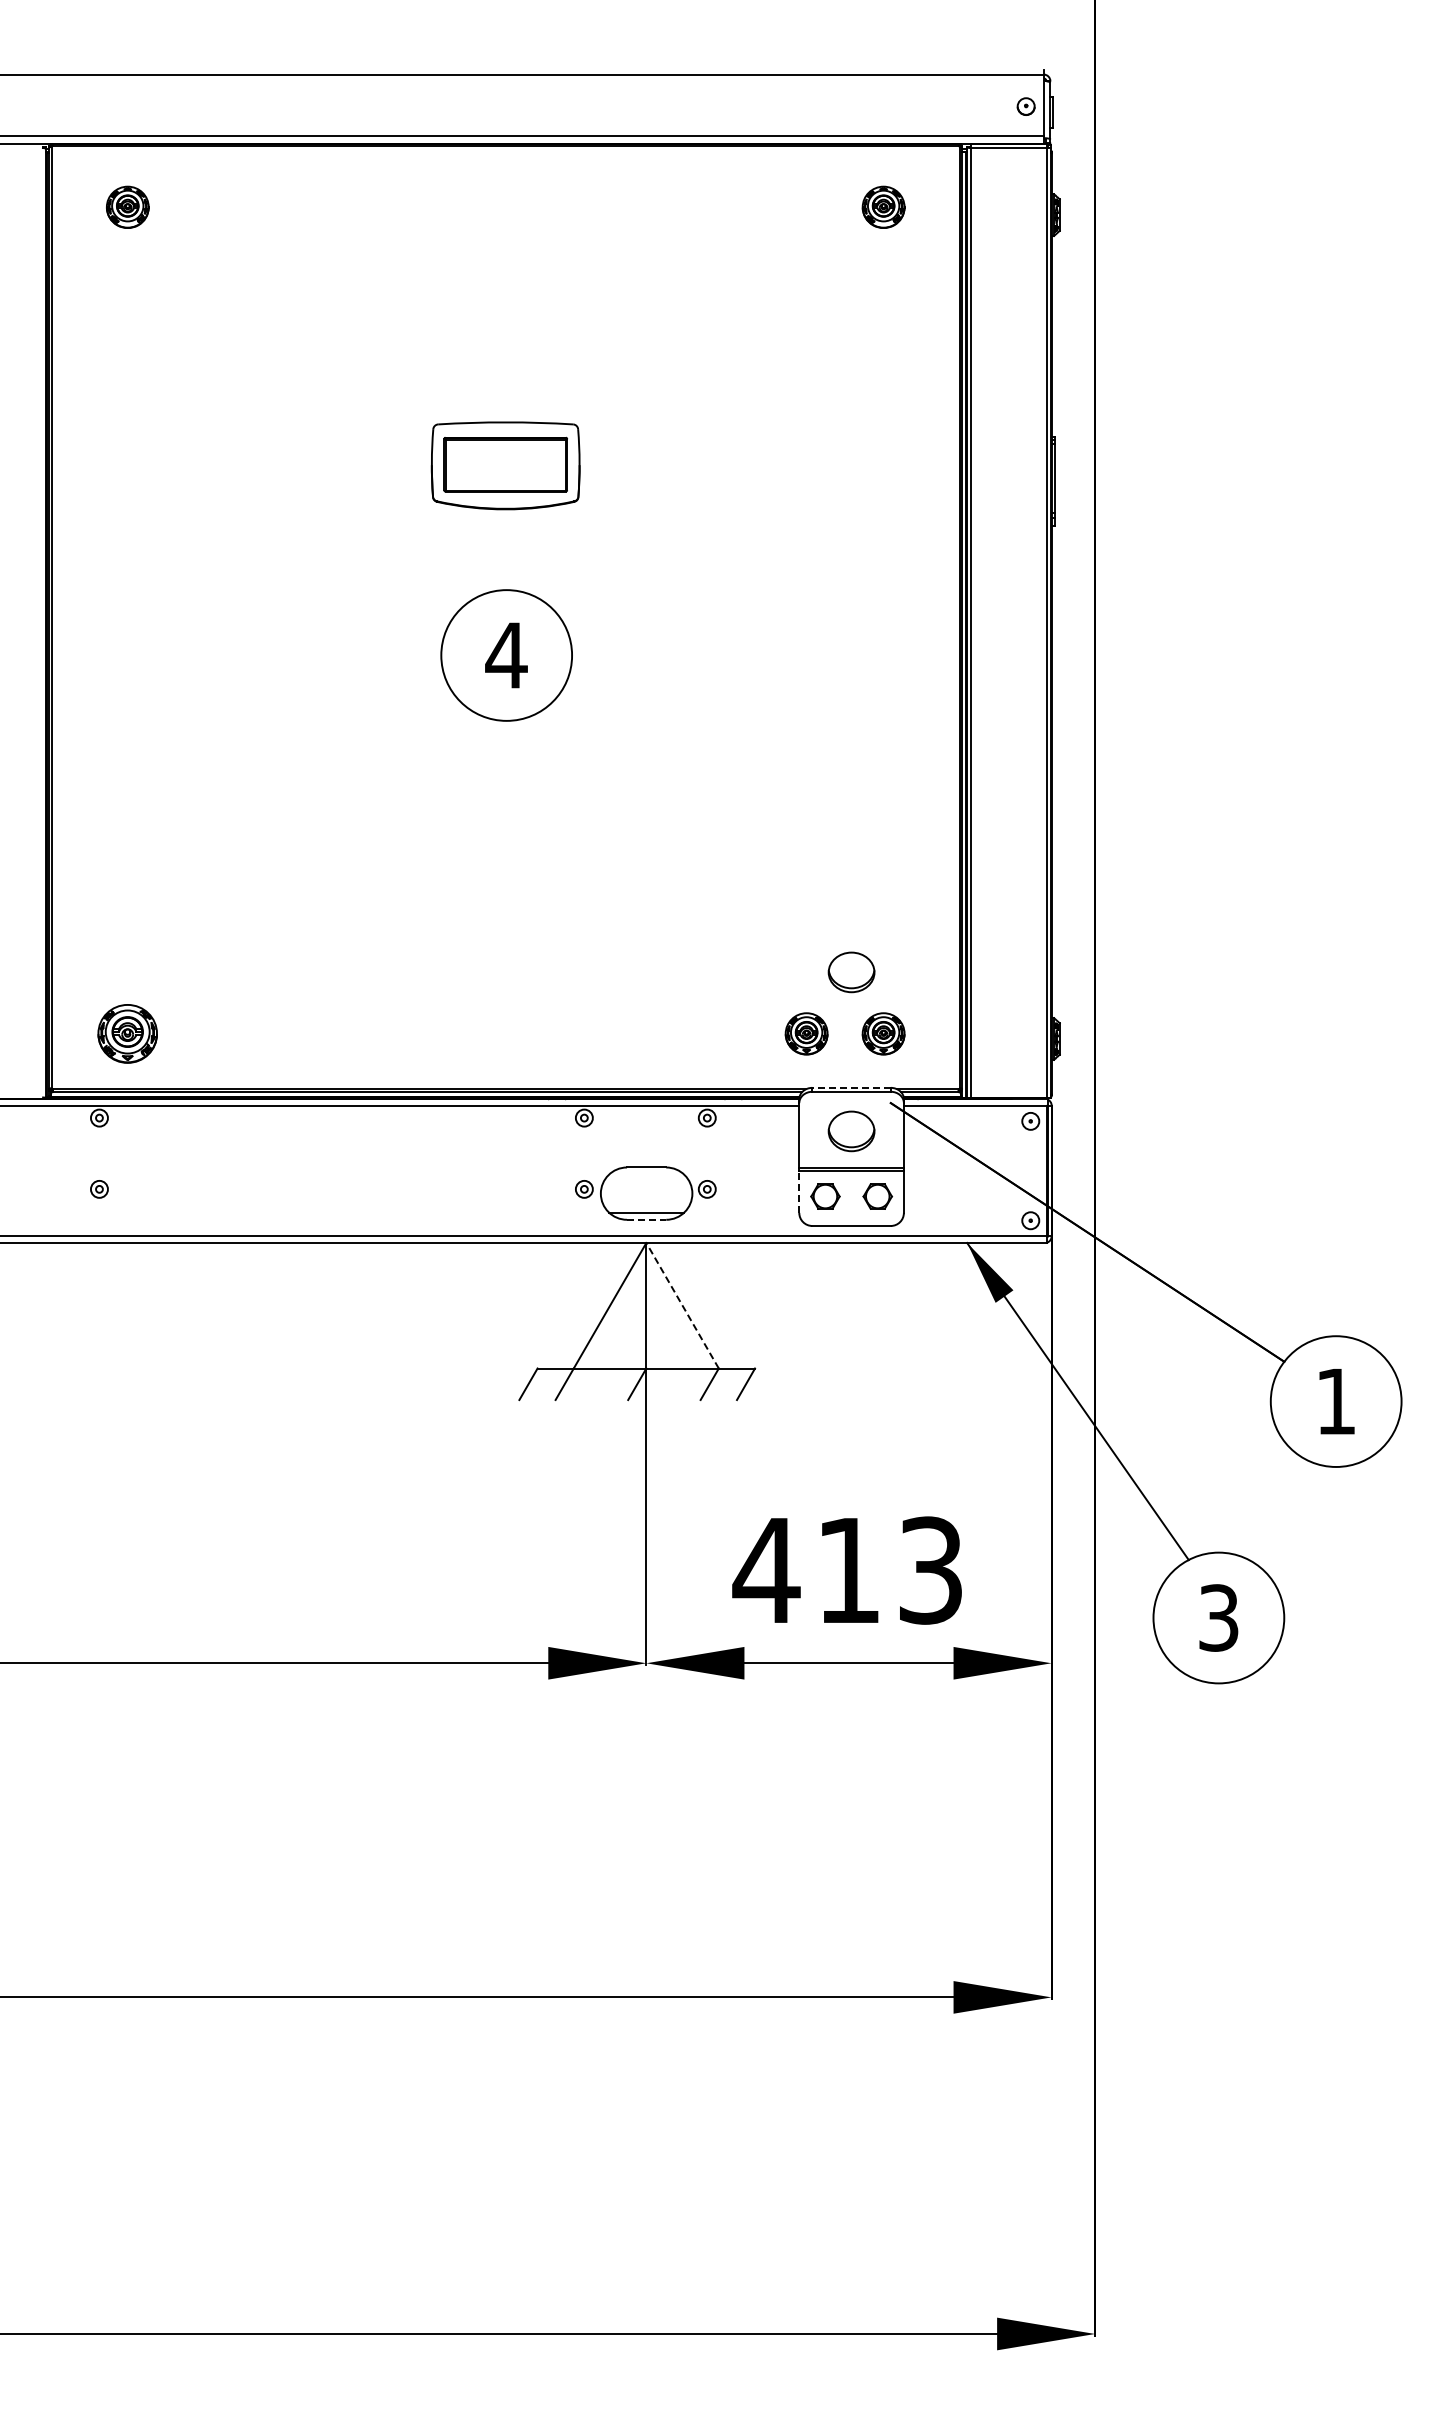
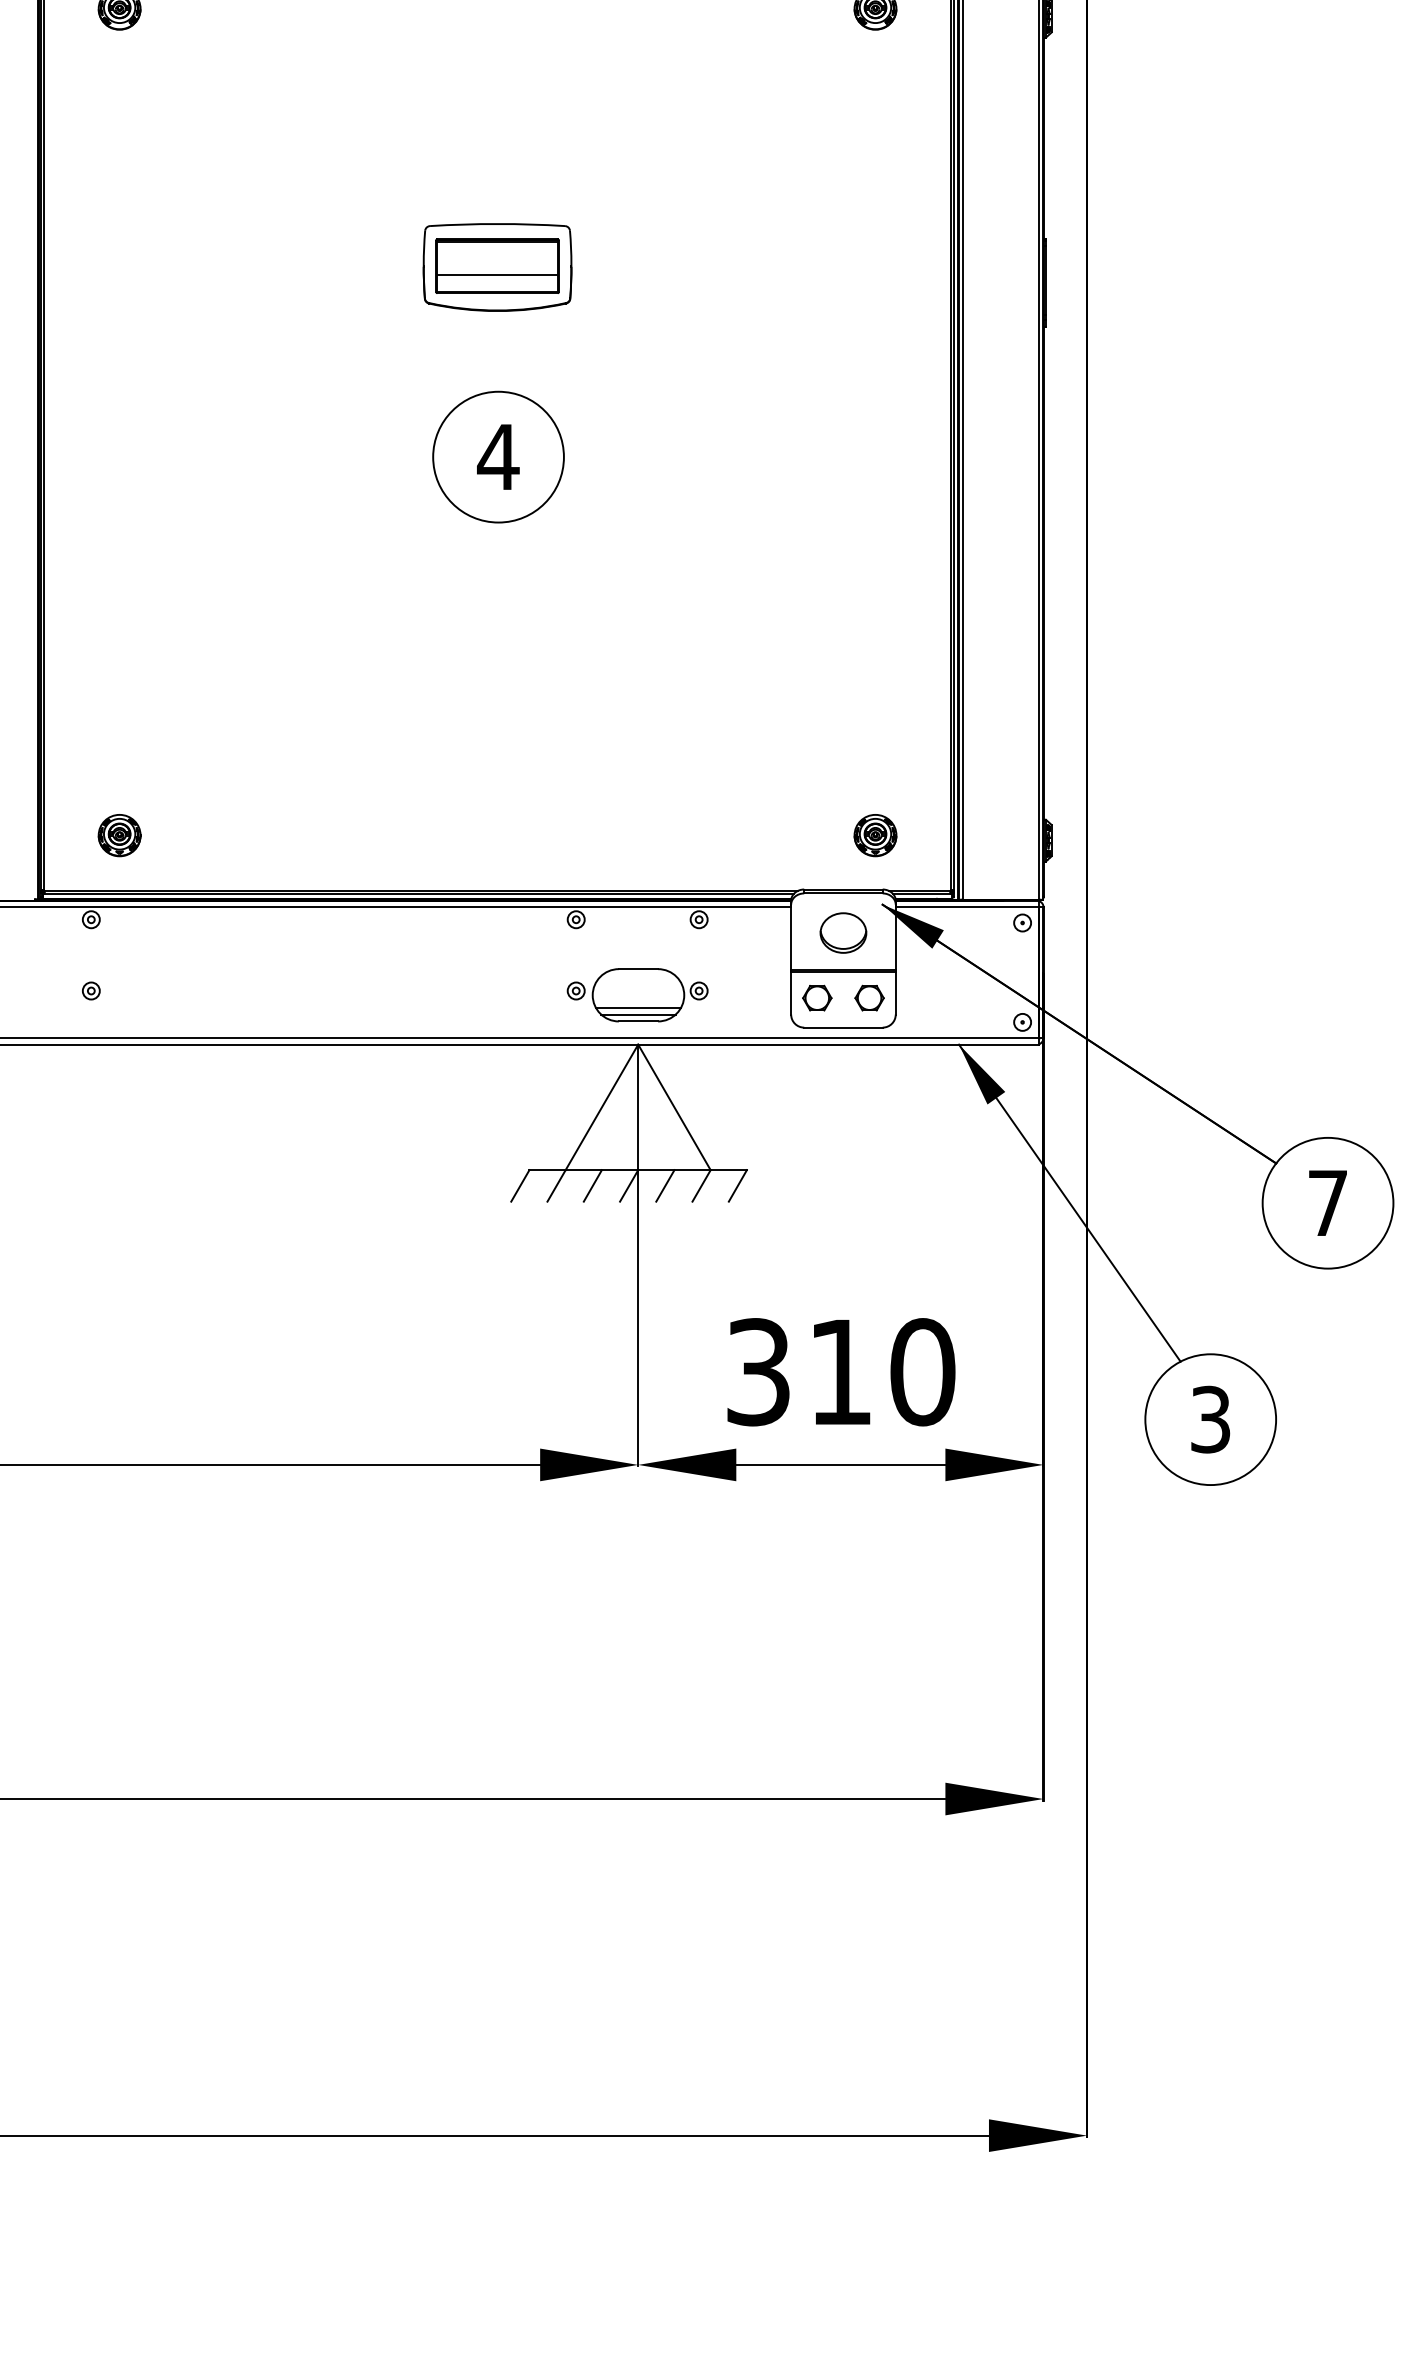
line: (505, 473) -> (497, 275), added
part: (851, 972) -> (843, 774), removed
part: (127, 1033) -> (119, 835), size x0.71
part: (806, 1033) -> (798, 835), removed
line: (851, 1087) -> (843, 889), dashed -> solid
fill: (921, 1125) -> (913, 927), added
line: (799, 1191) -> (791, 993), dashed -> solid
line: (646, 1206) -> (638, 1008), added
line: (646, 1219) -> (638, 1021), dashed -> solid
line: (682, 1305) -> (674, 1107), dashed -> solid
line: (600, 1384) -> (592, 1186), added
line: (673, 1384) -> (665, 1186), added
text: (1336, 1401) -> (1328, 1203), 1 -> 7
text: (847, 1570) -> (839, 1372), 413 -> 310

